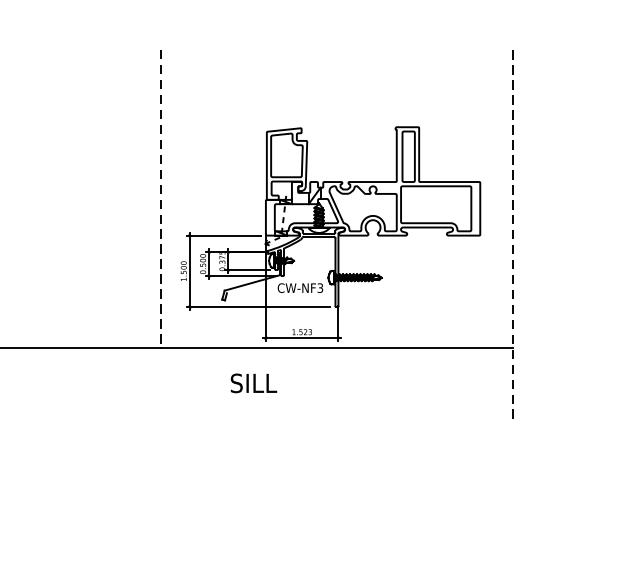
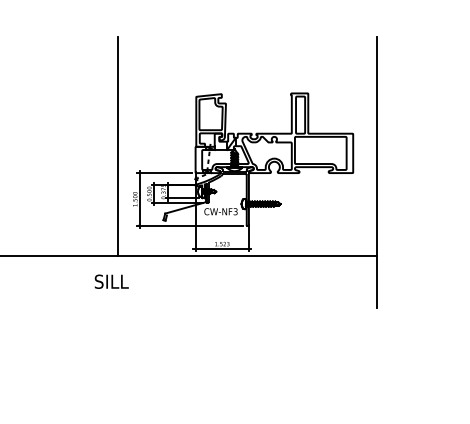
line: (161, 199) -> (118, 146), dashed -> solid
line: (513, 234) -> (377, 172), dashed -> solid
text: (253, 383) -> (111, 281), moved

